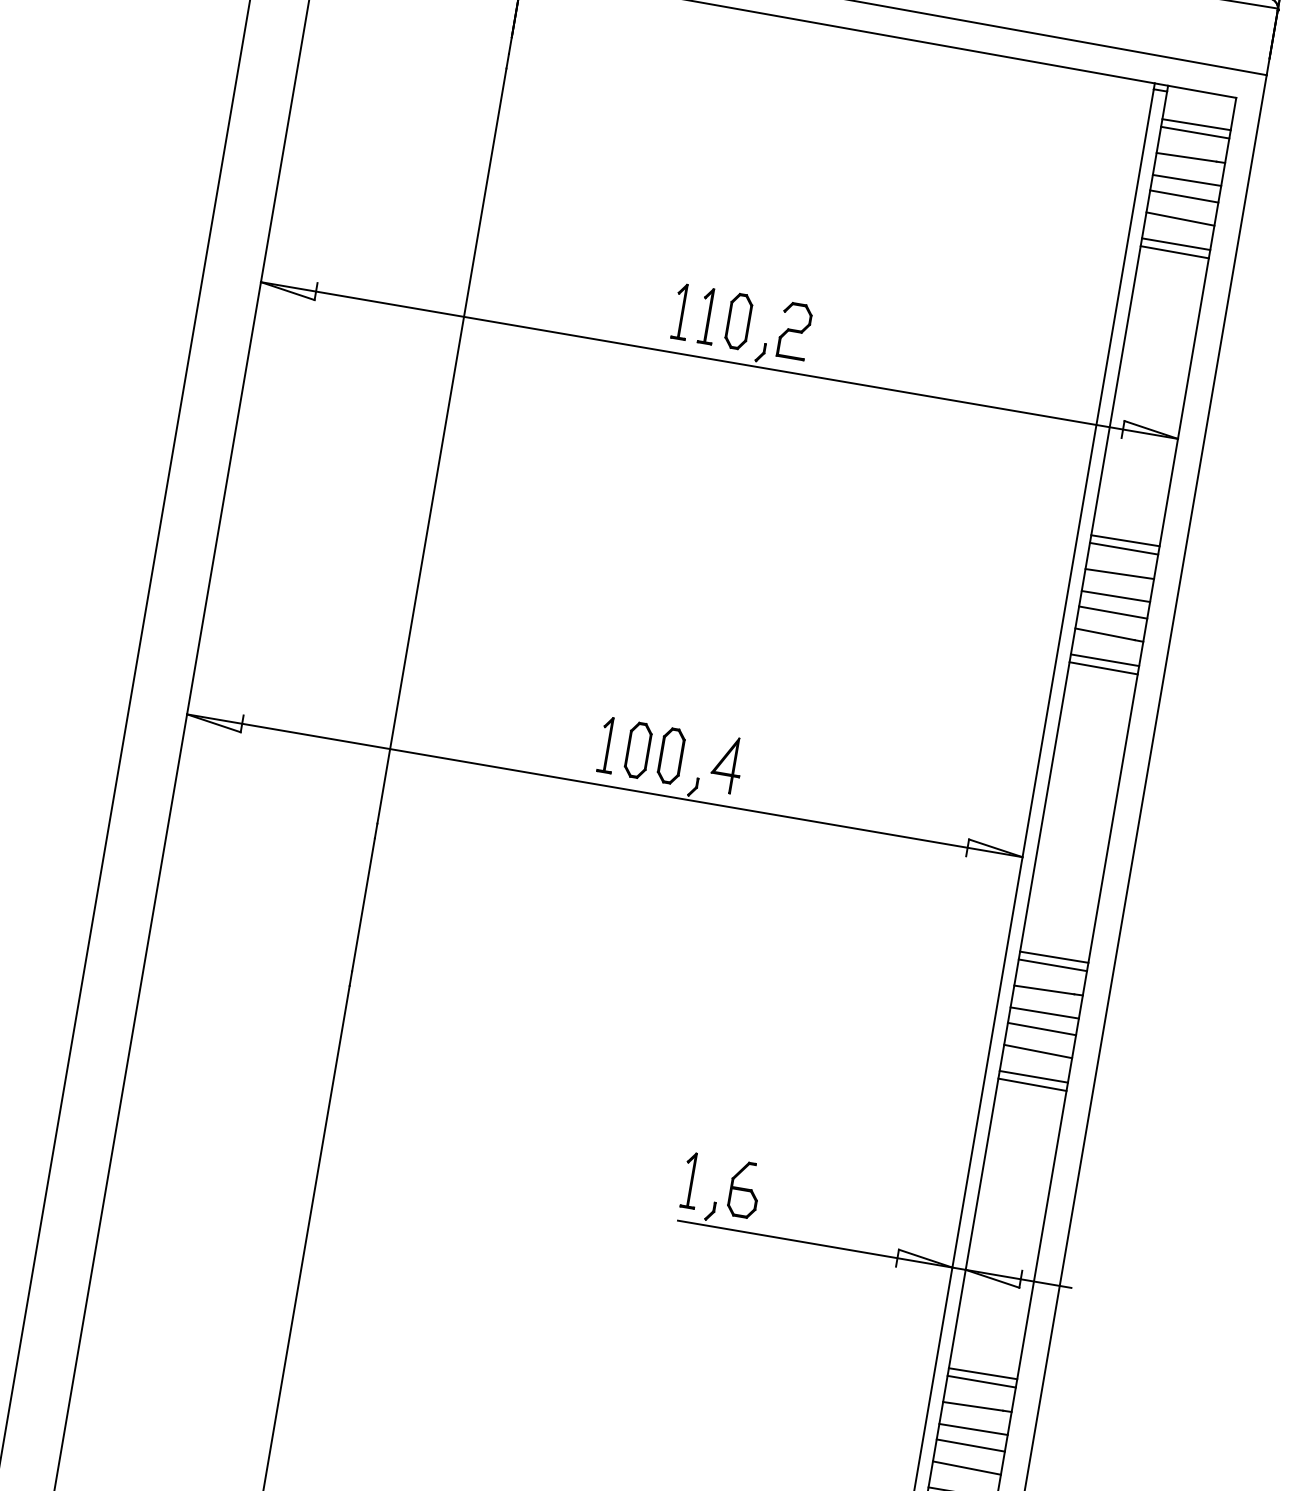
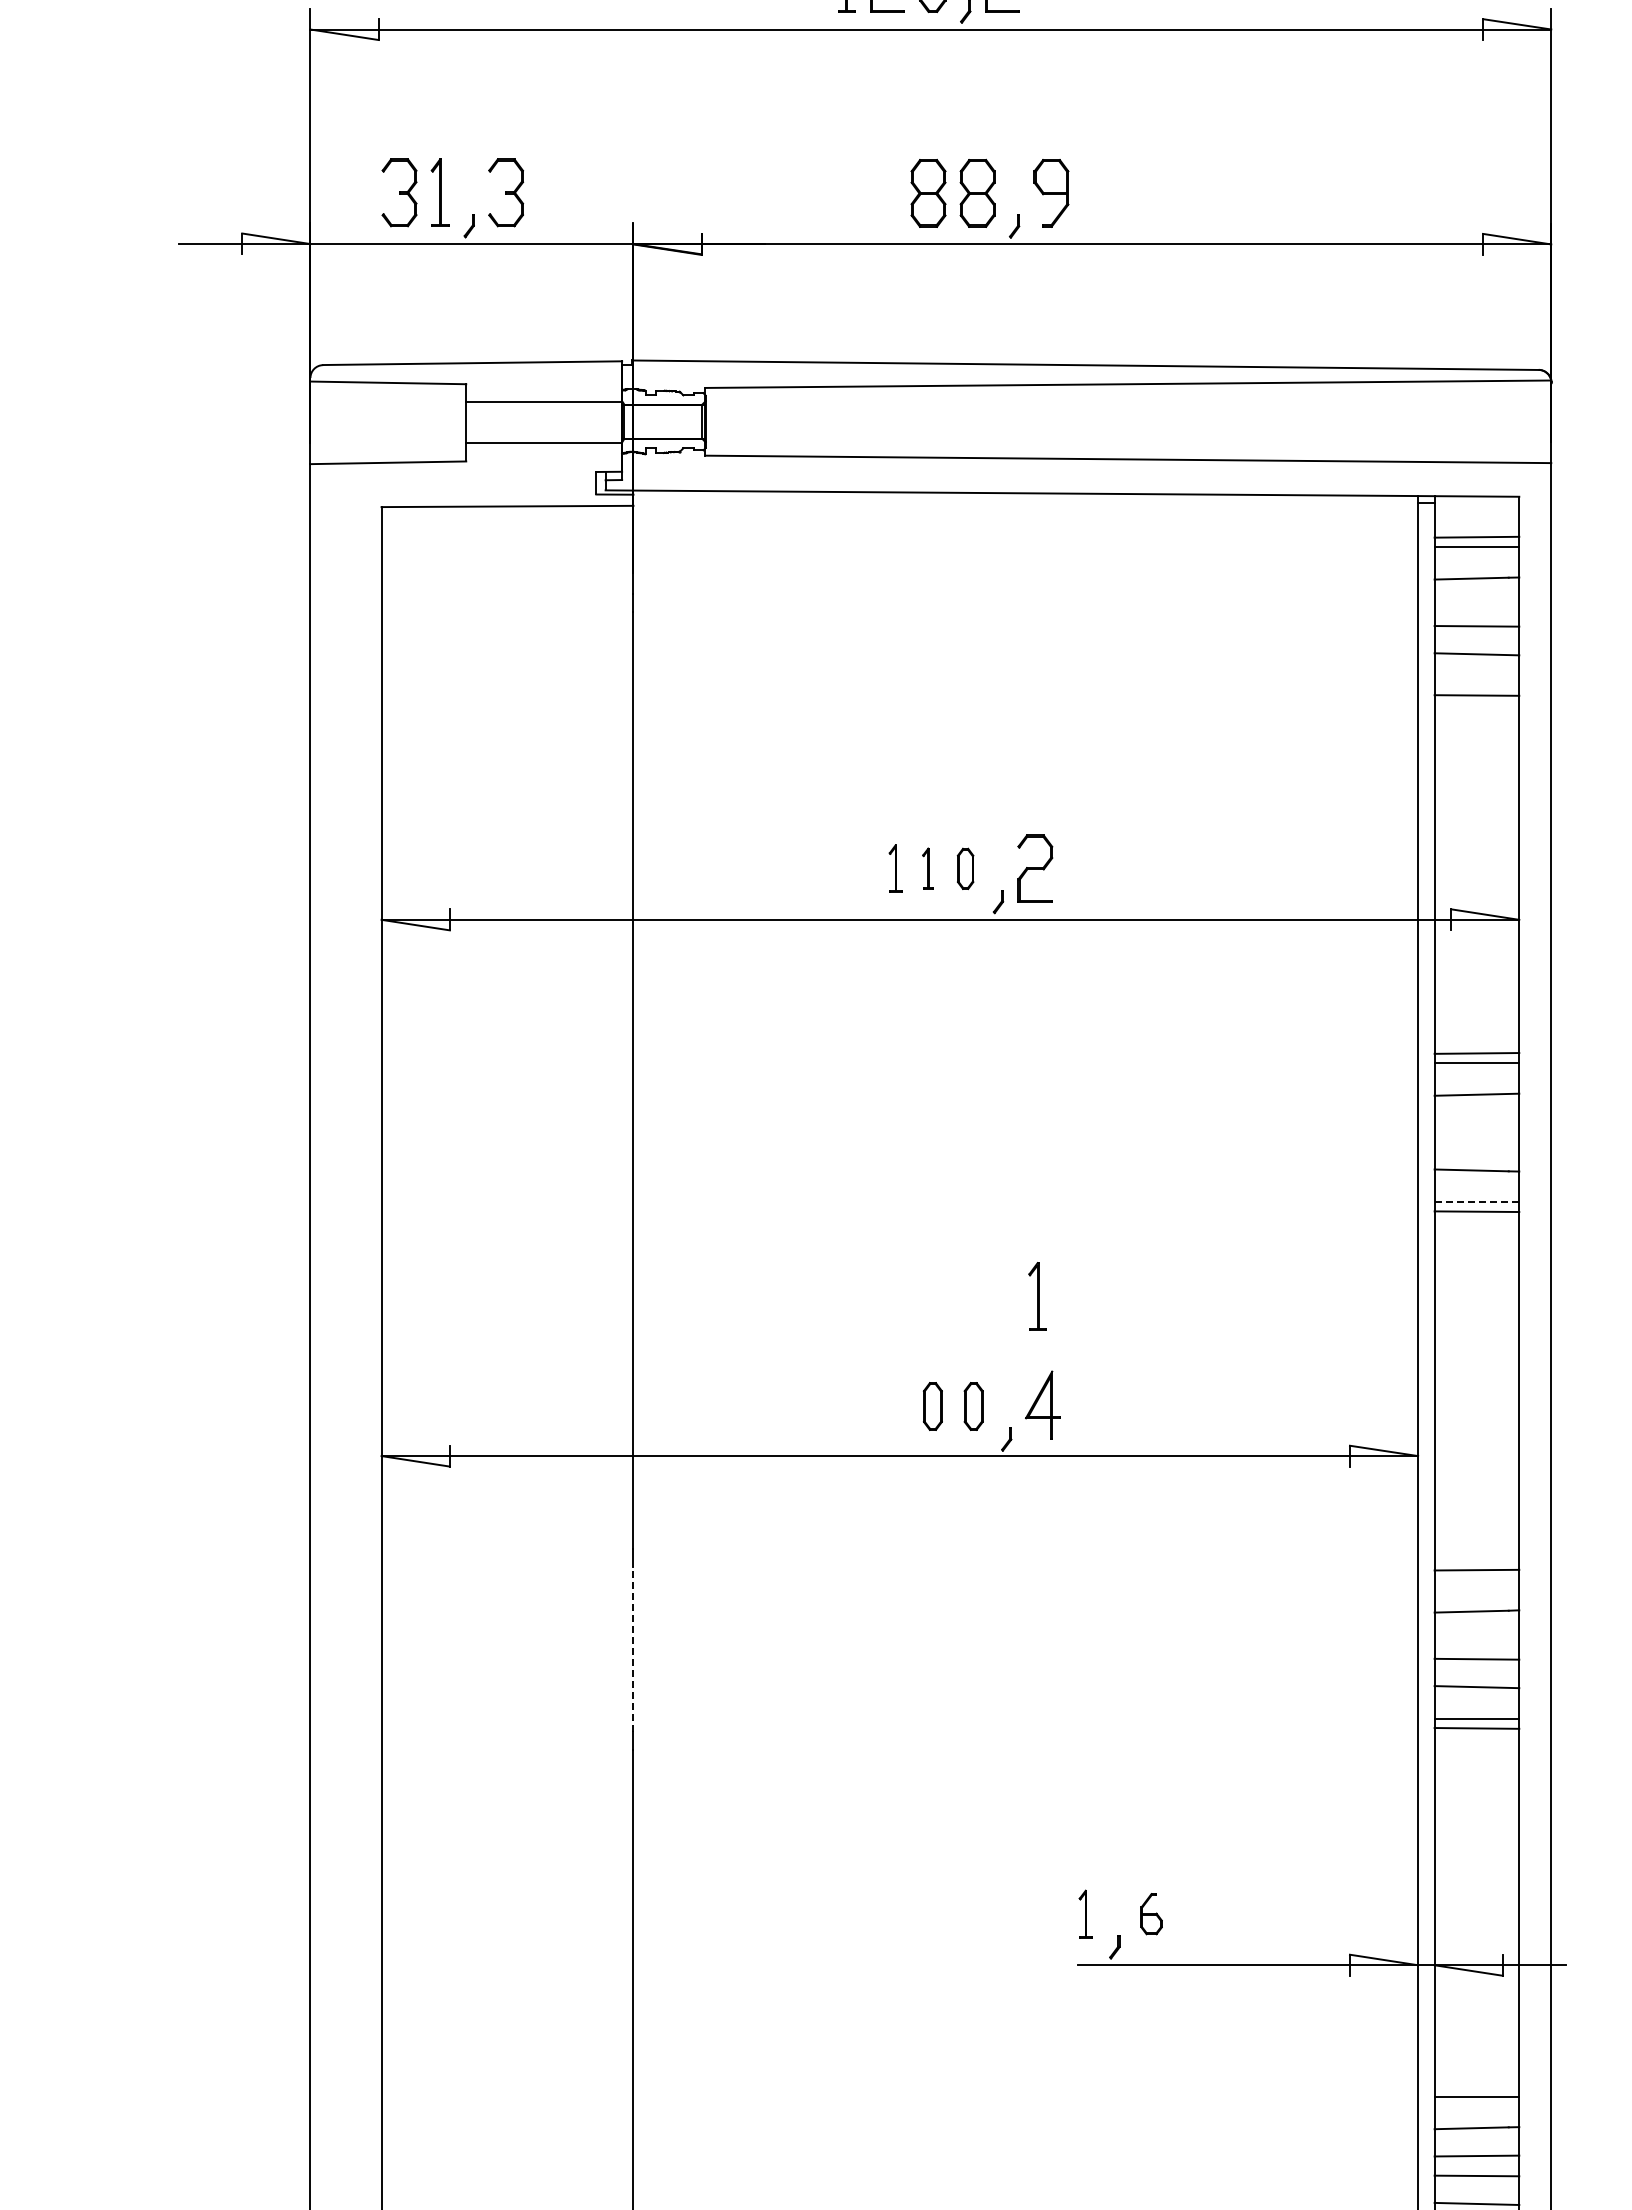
line: (1186, 180) -> (1476, 606), removed
line: (1175, 244) -> (1476, 685), removed
part: (682, 311) -> (895, 868), size x0.7
part: (708, 315) -> (927, 868), size x0.6
part: (738, 321) -> (965, 868), size x0.6
line: (1115, 596) -> (1476, 1122), removed
line: (1112, 612) -> (1476, 1142), removed
line: (1105, 660) -> (1477, 1201), solid -> dashed
part: (608, 745) -> (1037, 1296), moved
part: (637, 750) -> (932, 1406), size x0.7
part: (671, 755) -> (973, 1406), size x0.7
line: (363, 904) -> (633, 1649), solid -> dashed
line: (1052, 965) -> (1476, 1580), removed
line: (1044, 1013) -> (1476, 1639), removed
part: (691, 1180) -> (1085, 1913), size x0.7
part: (744, 1189) -> (1151, 1913), size x0.6
line: (982, 1373) -> (1476, 2086), removed

